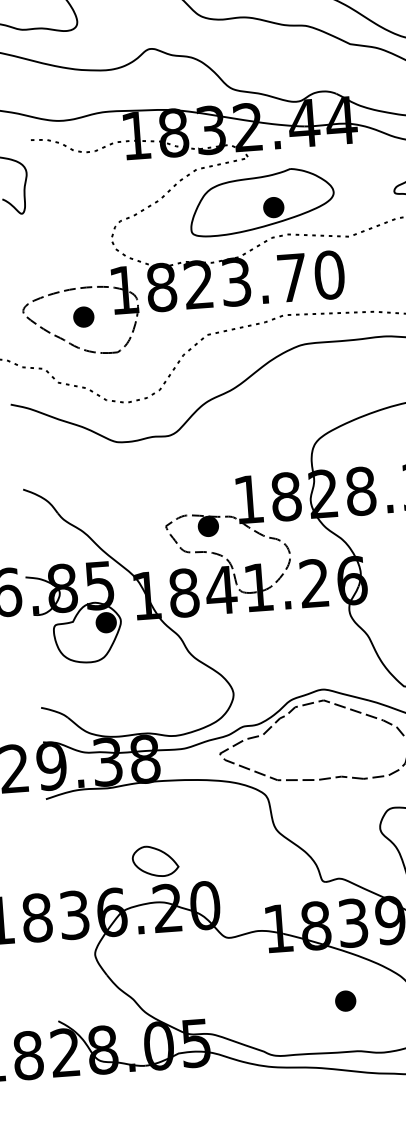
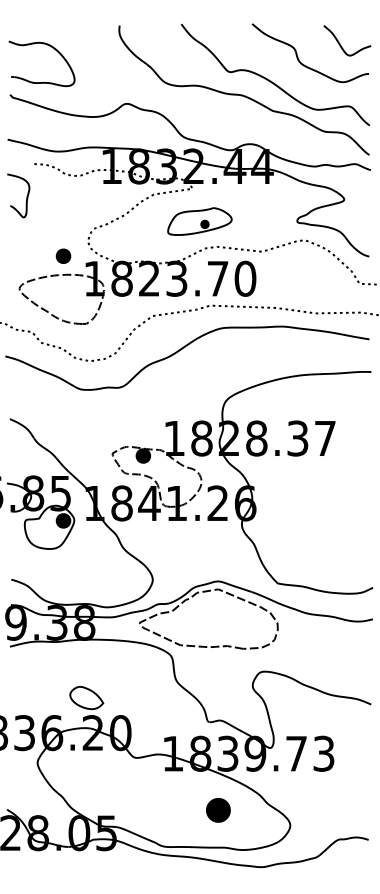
part: (261, 201) -> (199, 221), size x0.6
part: (83, 316) -> (63, 255), moved
part: (344, 1001) -> (217, 810), size x1.6

